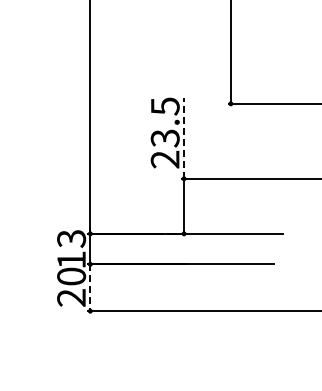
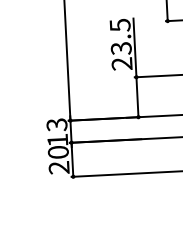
line: (184, 137) -> (135, 47), dashed -> solid
line: (90, 288) -> (72, 160), dashed -> solid

